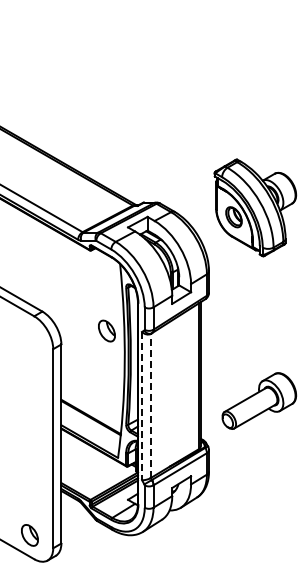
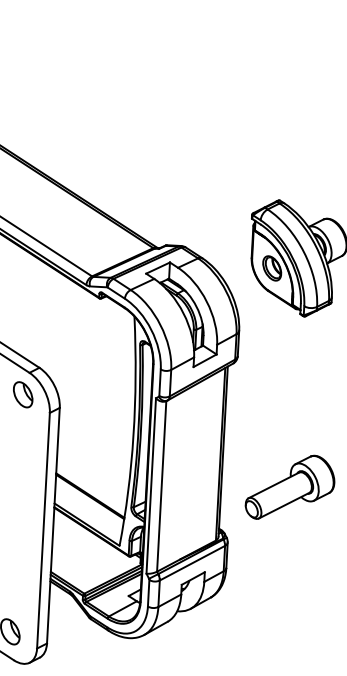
part: (106, 330) -> (22, 394), moved
line: (150, 405) -> (161, 485), dashed -> solid
line: (142, 406) -> (151, 486), dashed -> solid

